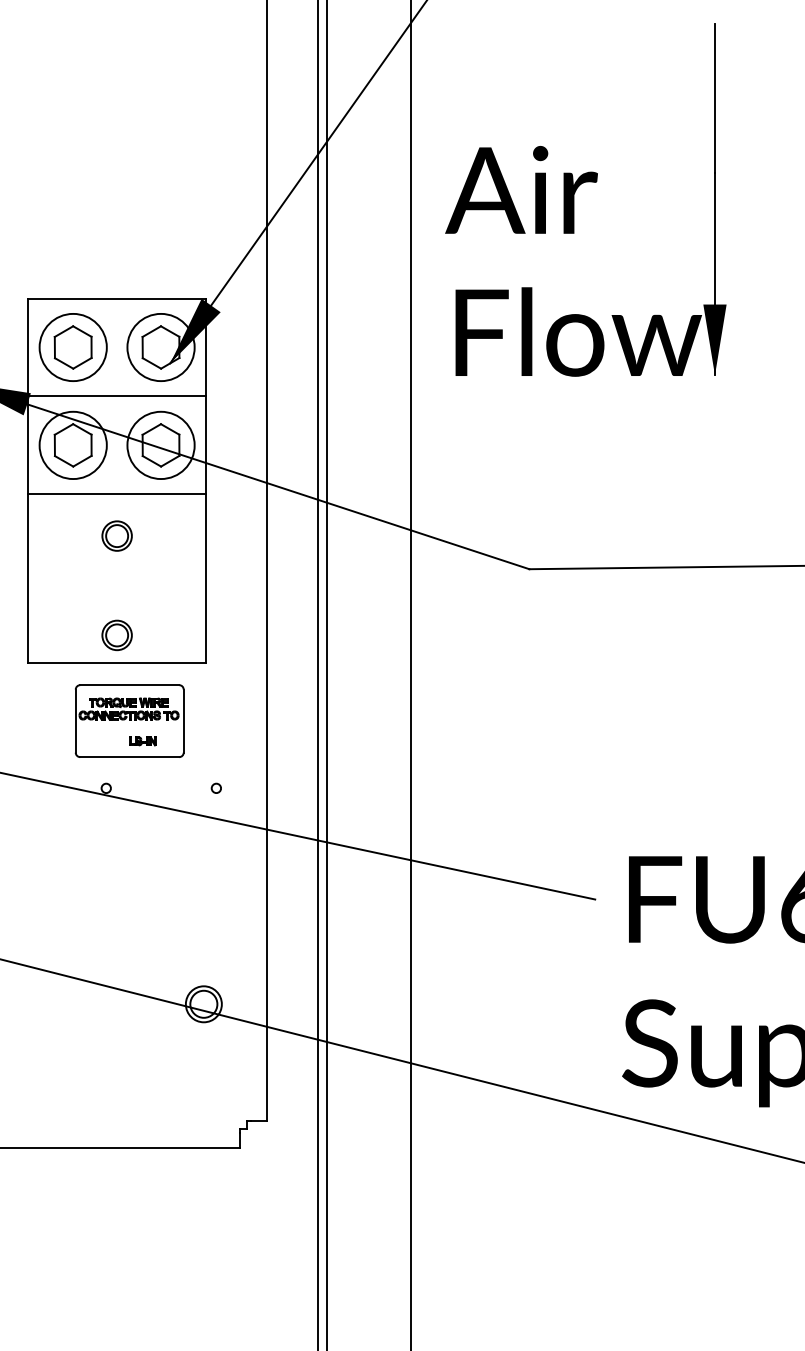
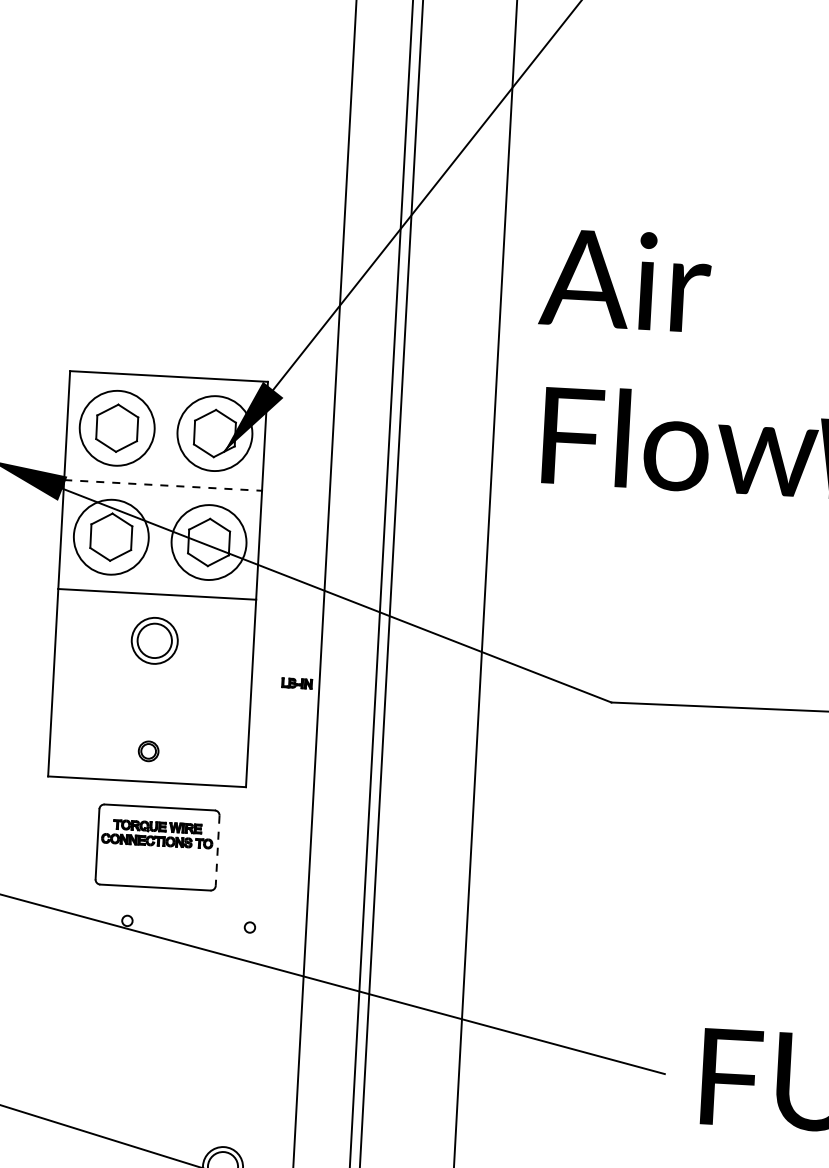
line: (117, 396) -> (163, 485), solid -> dashed
part: (116, 535) -> (154, 640), size x1.4
part: (116, 635) -> (148, 751), size x0.6
line: (183, 721) -> (217, 851), solid -> dashed
part: (142, 741) -> (296, 683), moved

